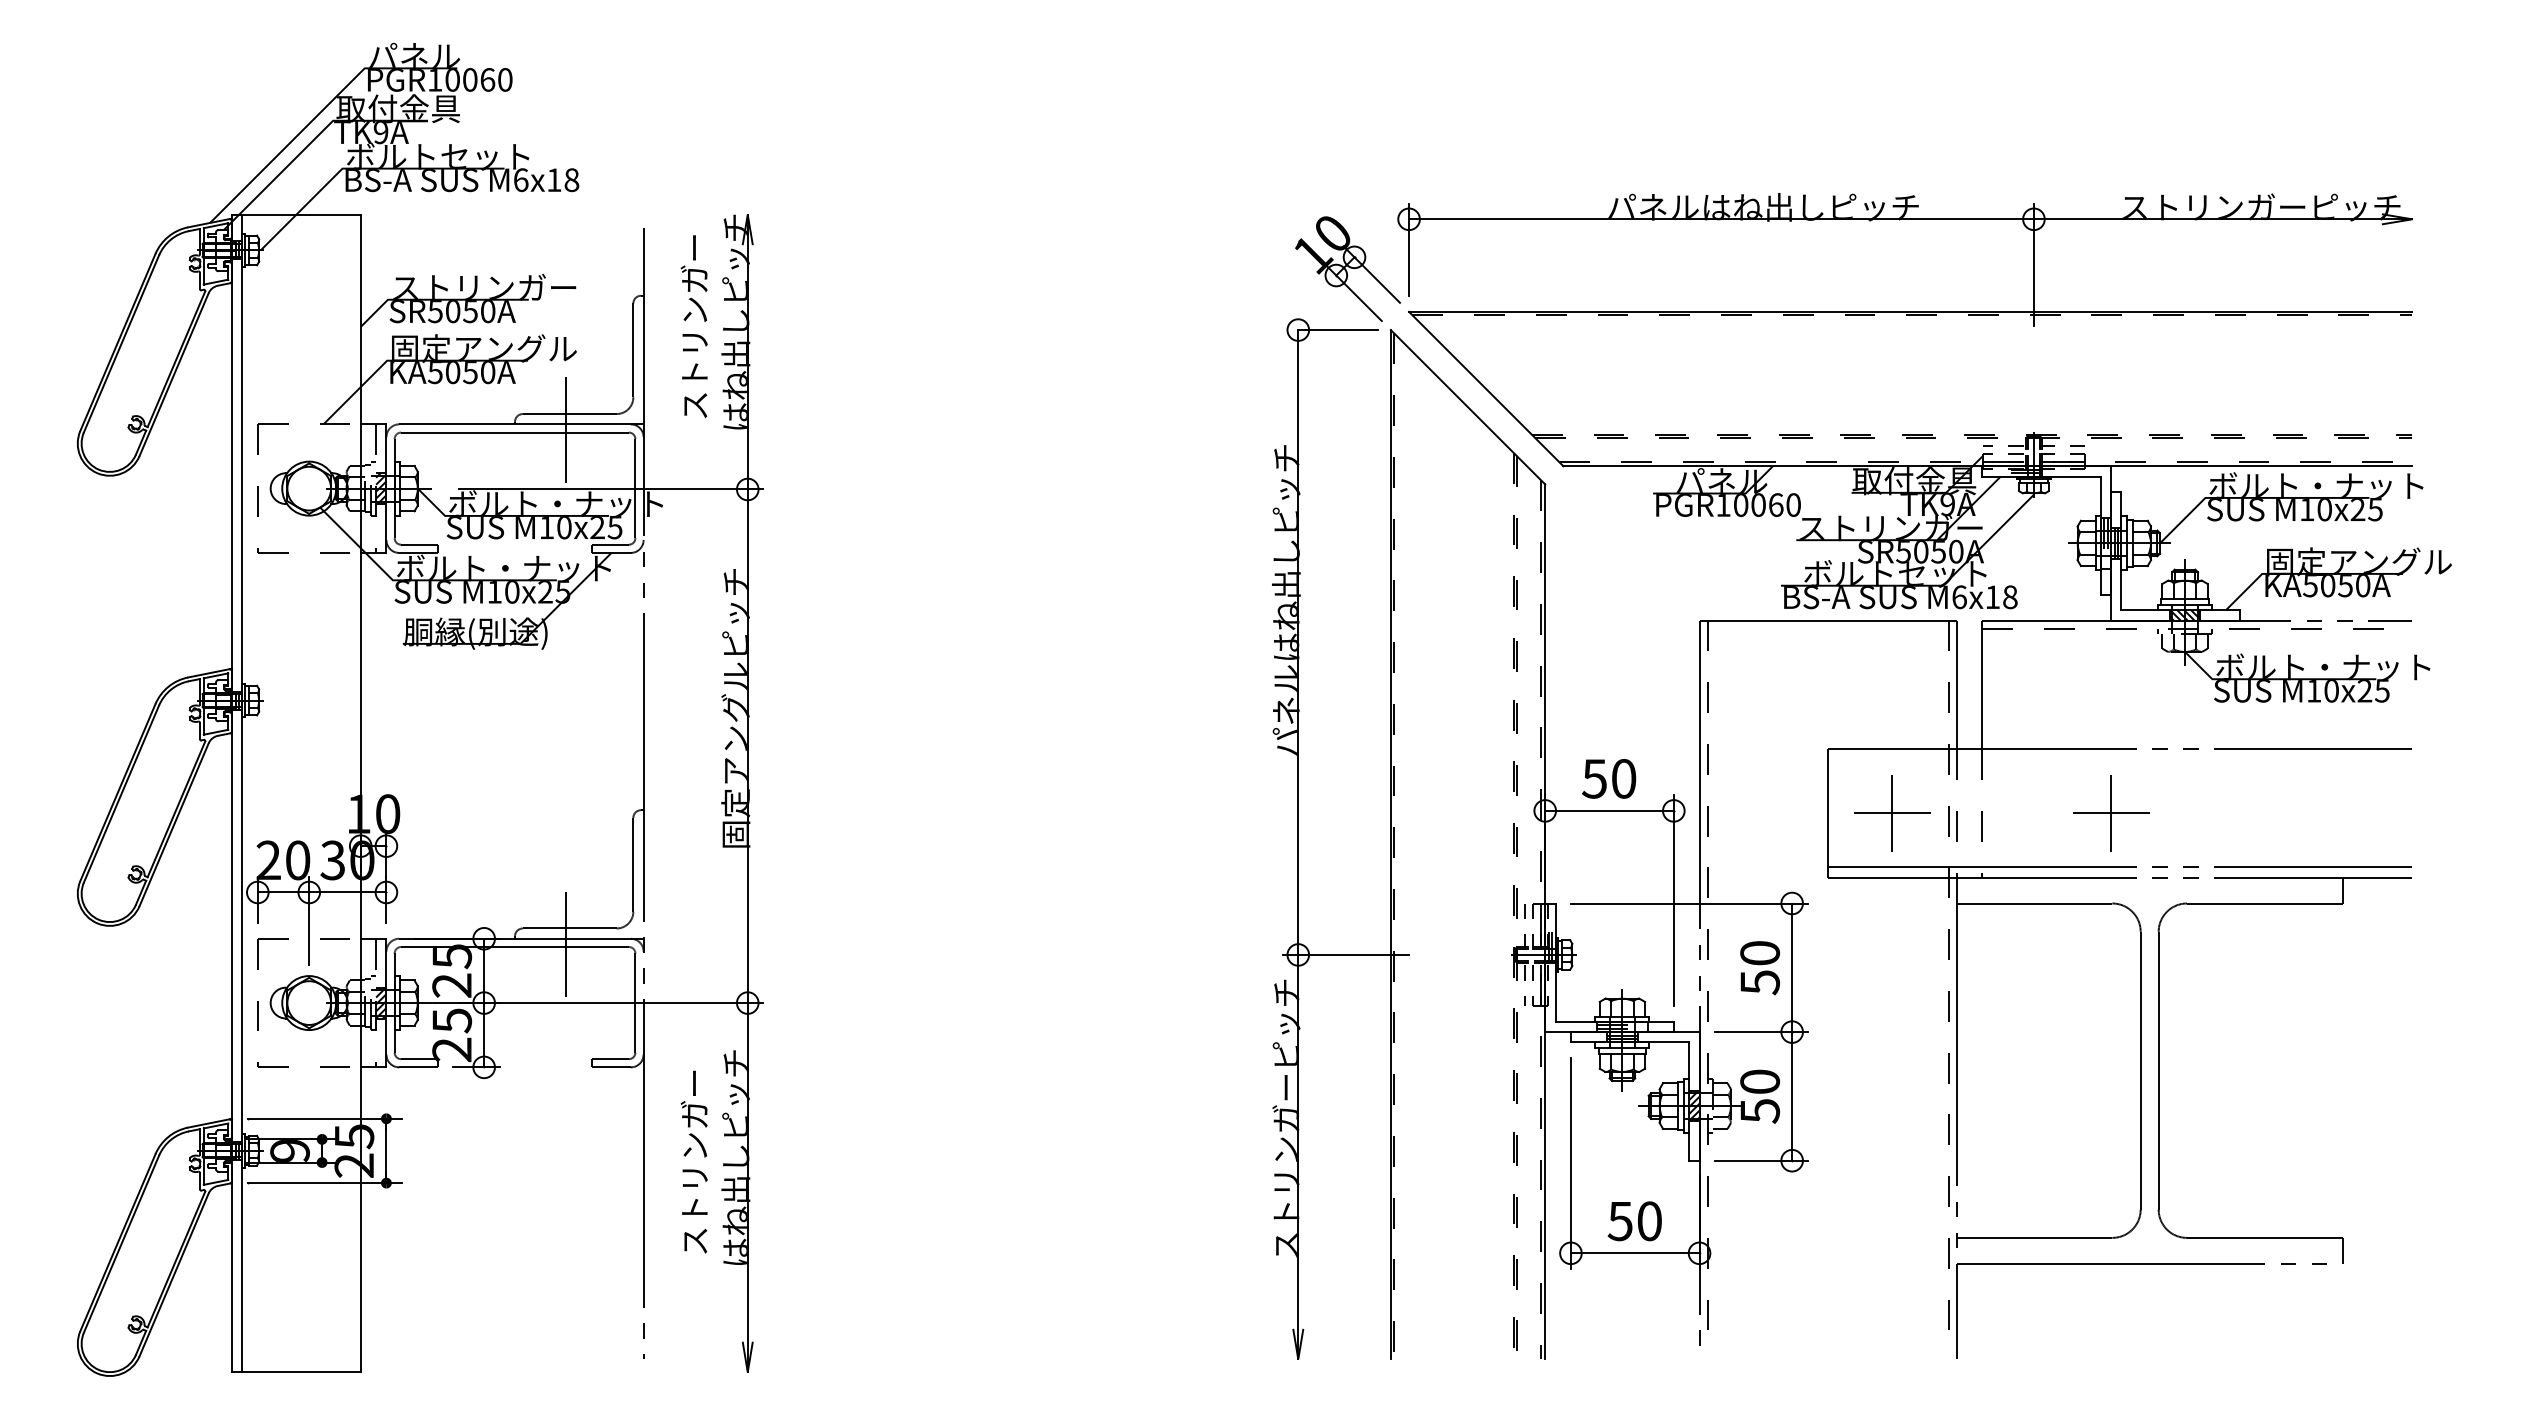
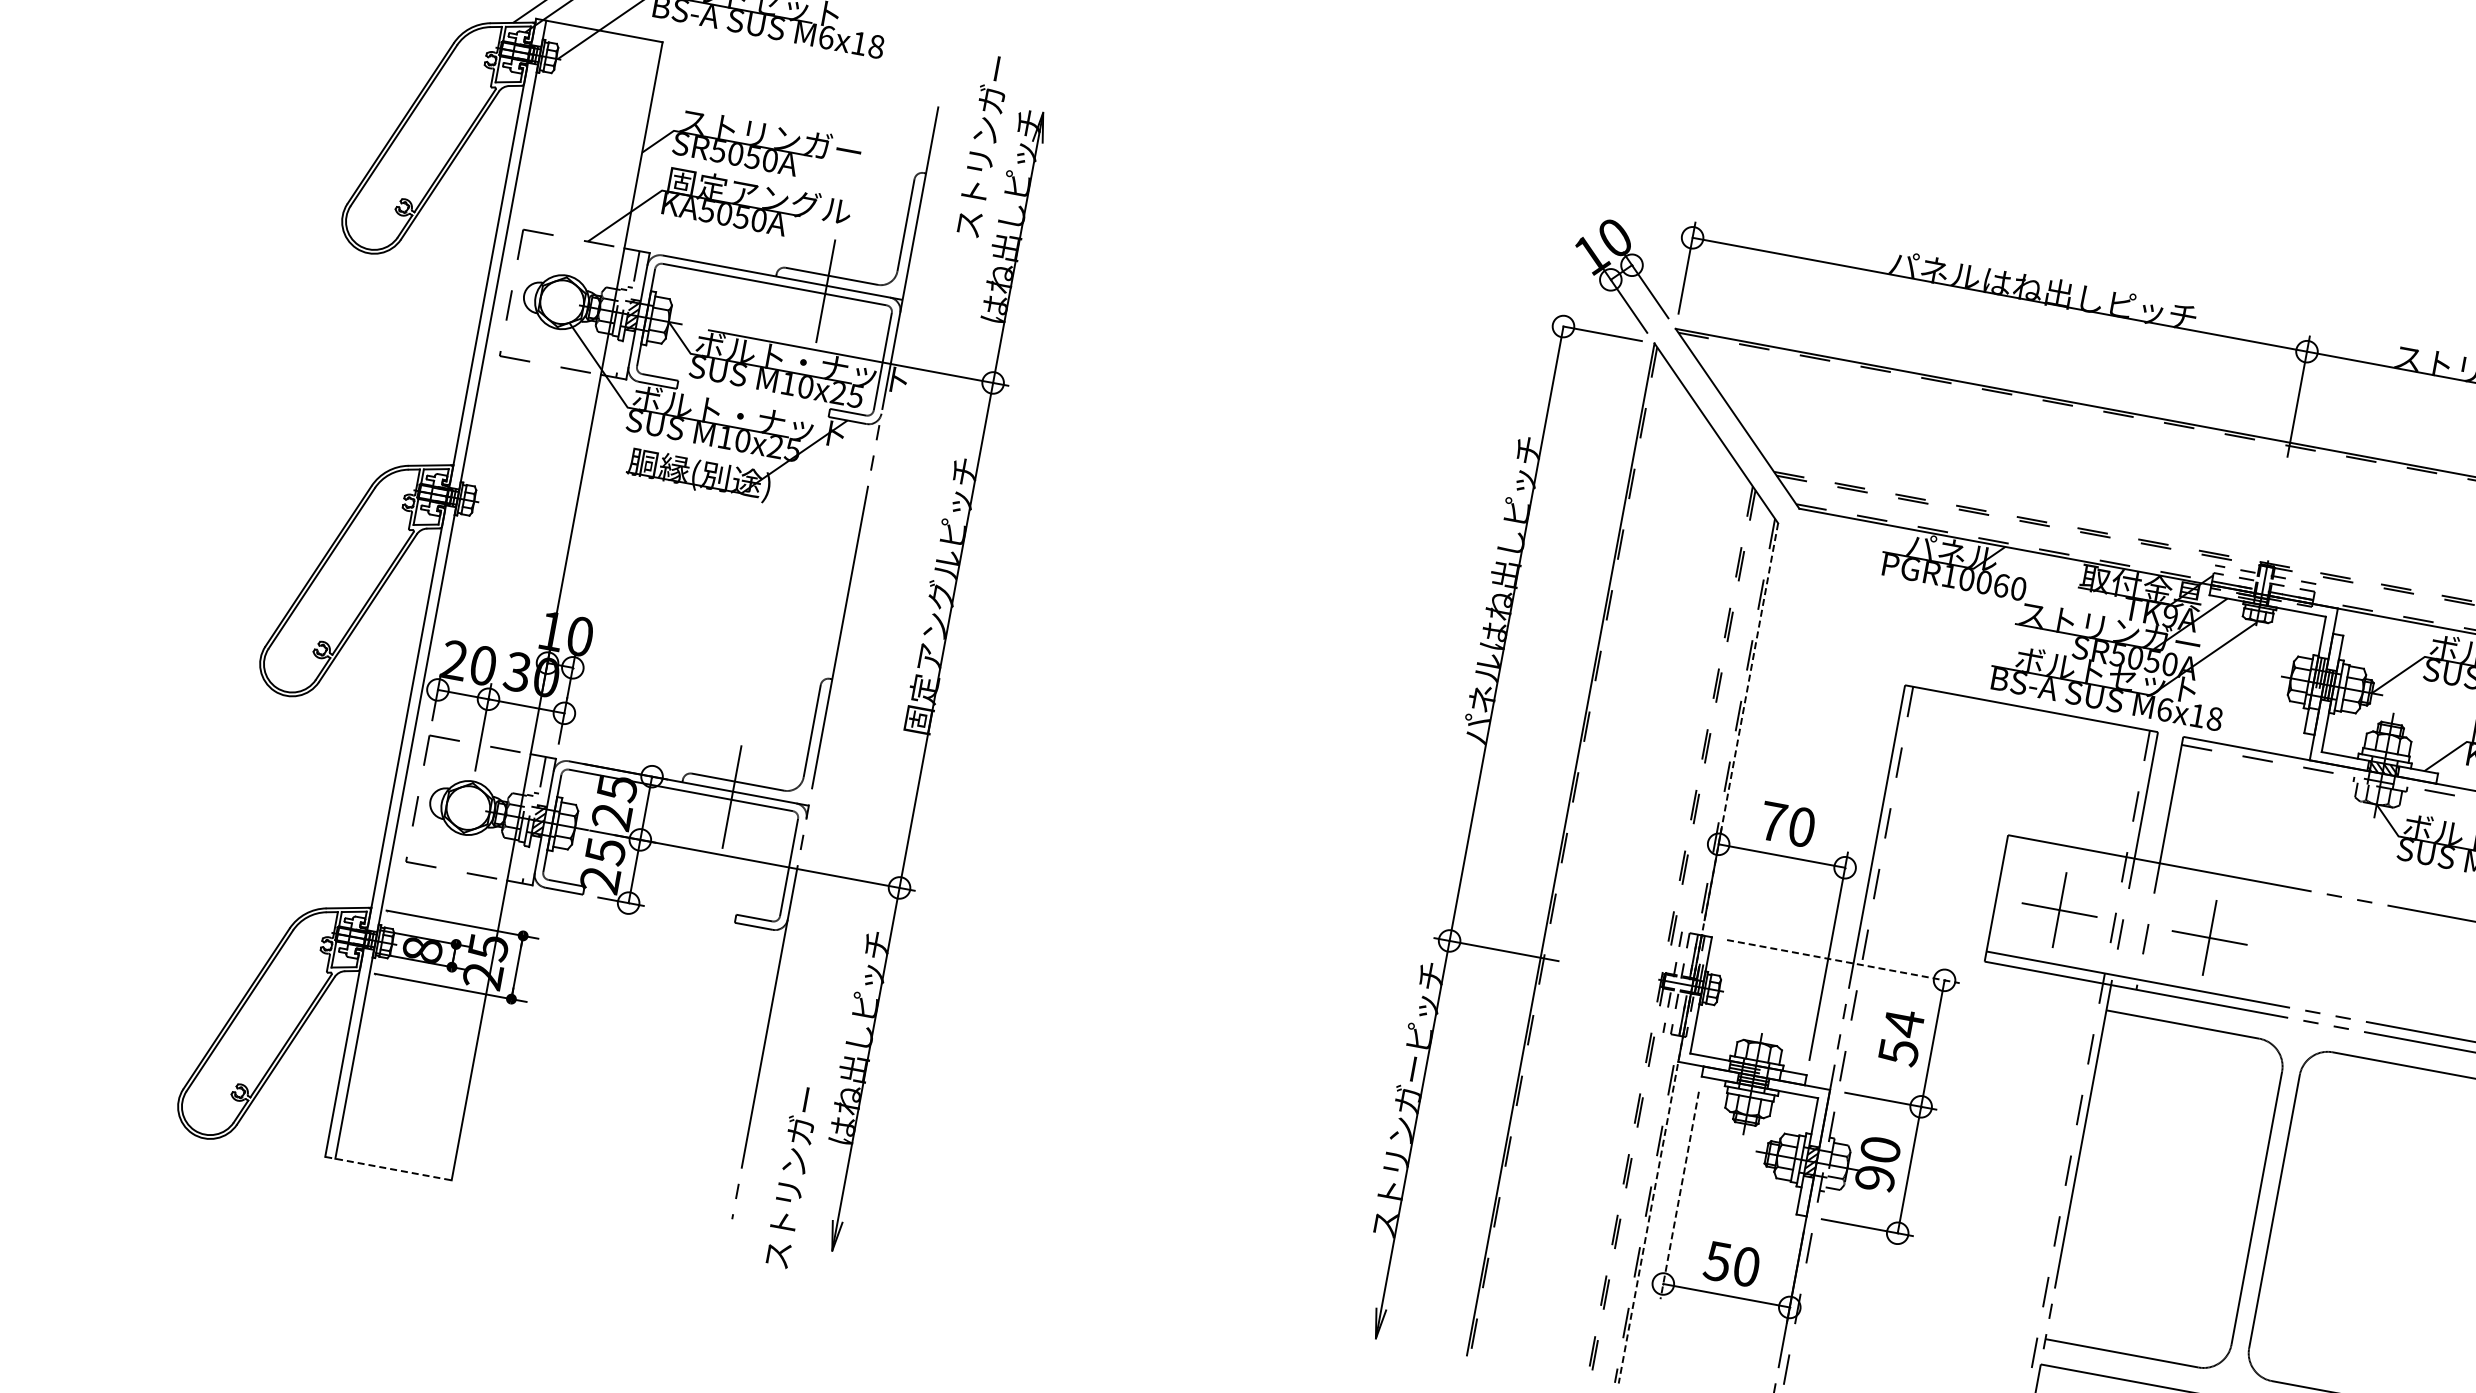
text: (693, 326) -> (981, 145), moved
text: (1594, 778) -> (1773, 821), 50 -> 70
part: (2111, 813) -> (2210, 938), moved
line: (1689, 903) -> (1843, 961), solid -> dashed
line: (1545, 922) -> (1698, 954), solid -> dashed
text: (1760, 953) -> (1904, 1023), 50 -> 54
text: (1760, 1111) -> (1875, 1179), 50 -> 90
text: (289, 1150) -> (422, 949), 9 -> 8
text: (693, 1161) -> (790, 1176), moved
line: (1570, 1163) -> (1679, 1195), solid -> dashed
line: (296, 1372) -> (388, 1168), solid -> dashed

